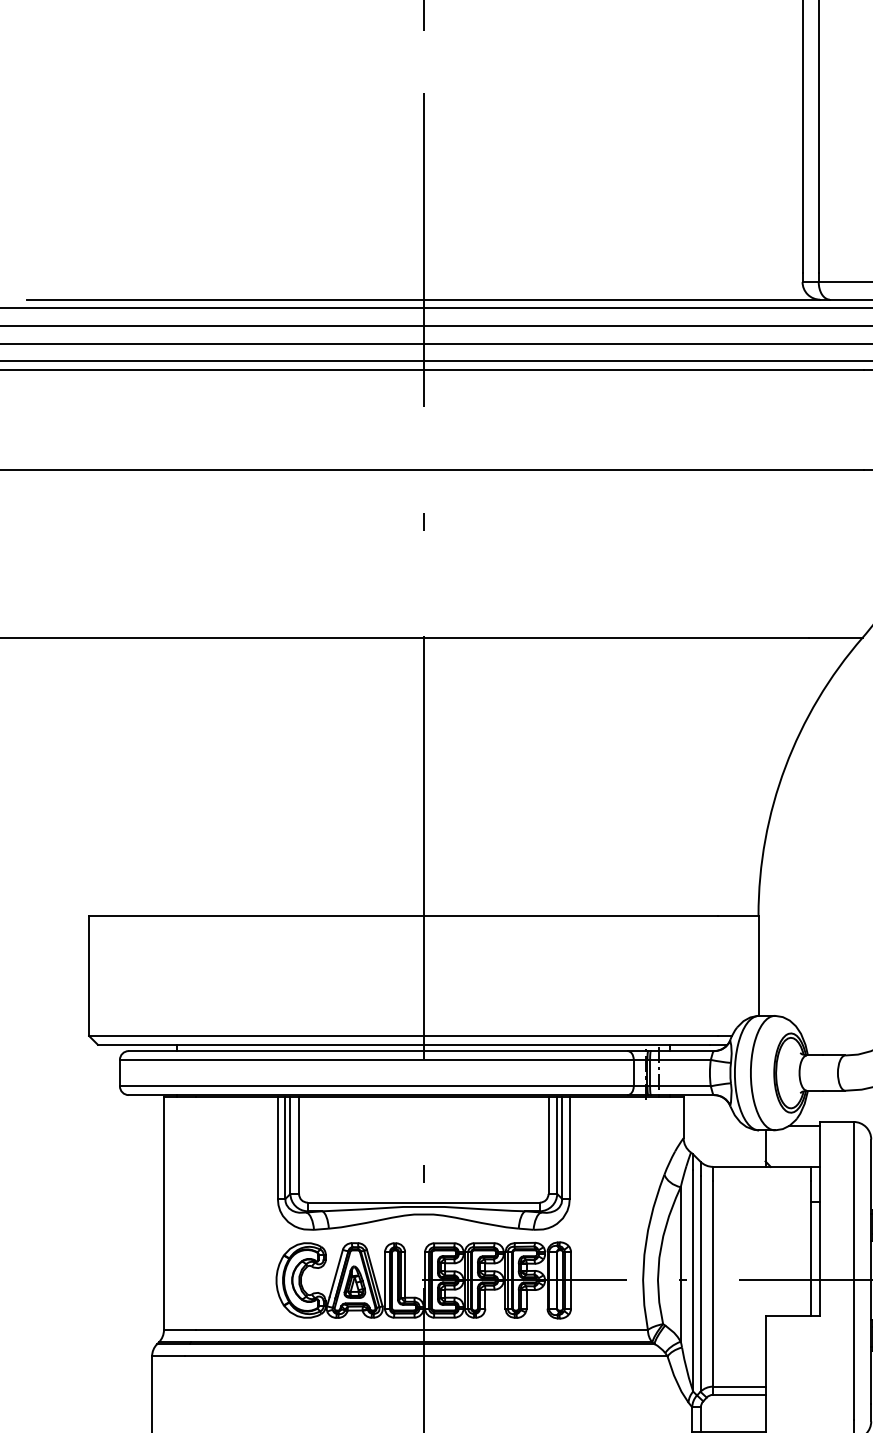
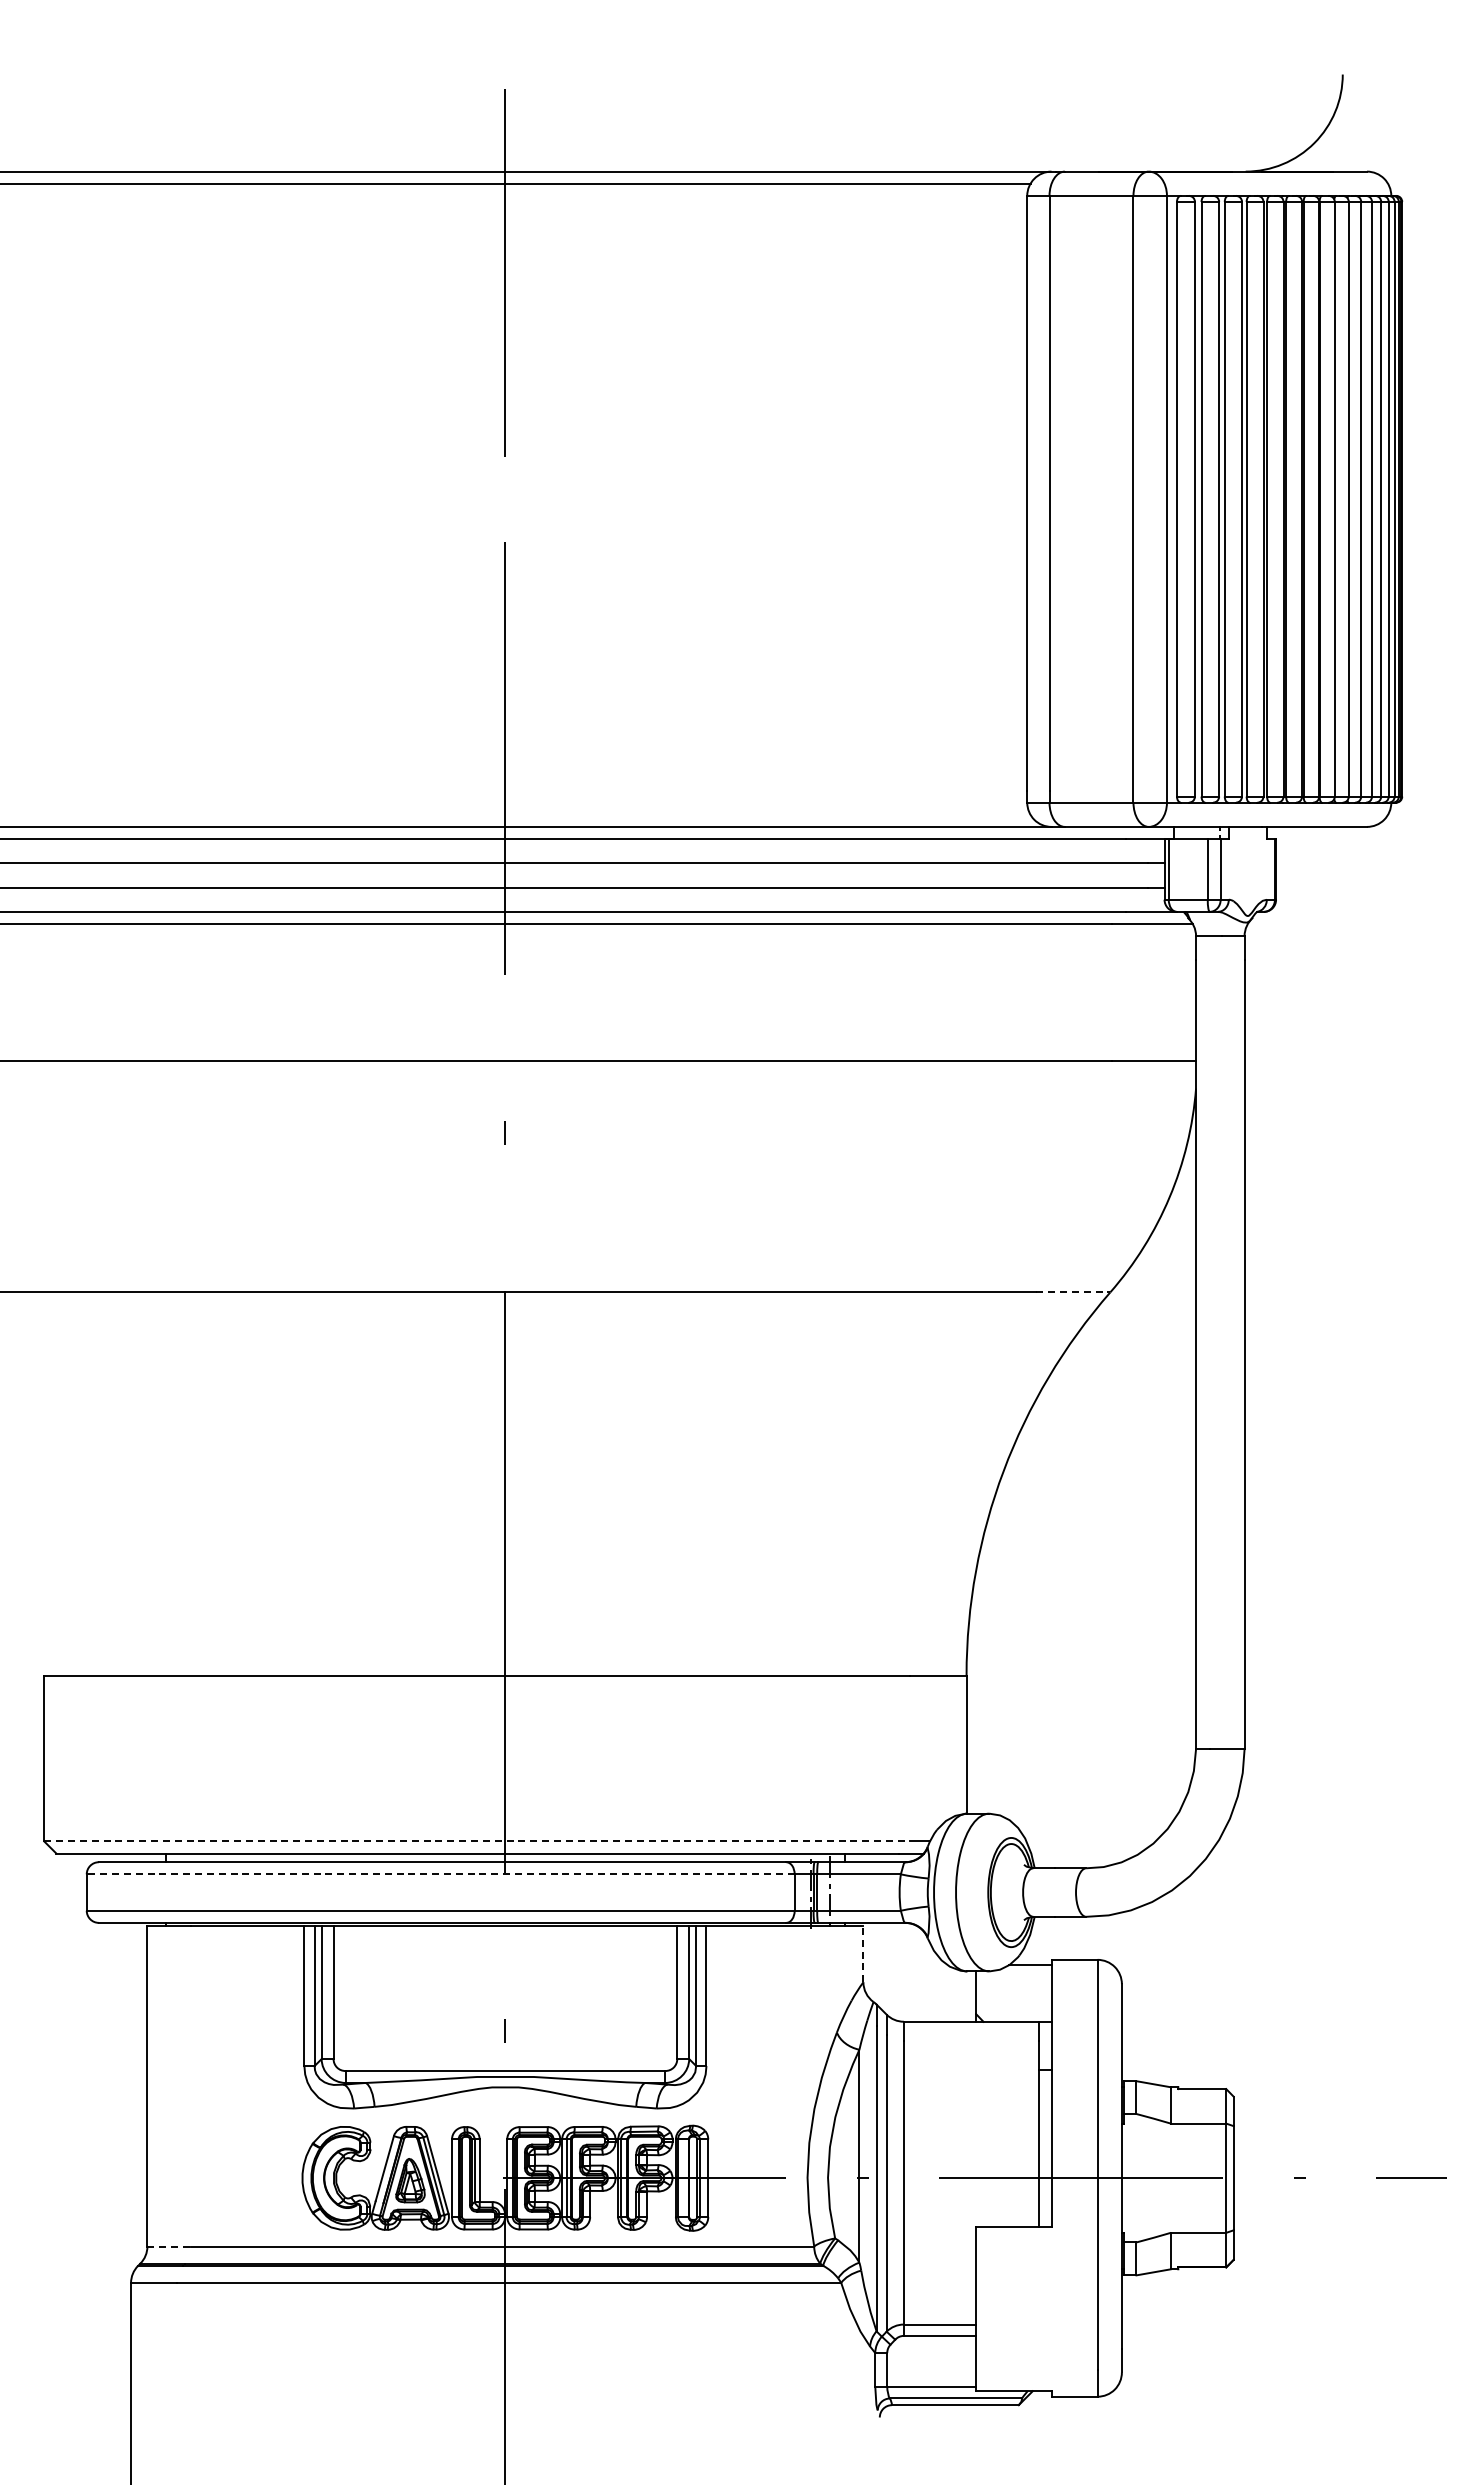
line: (836, 637) -> (1073, 1292), solid -> dashed
line: (403, 1036) -> (477, 1841), solid -> dashed
line: (376, 1059) -> (440, 1874), solid -> dashed
line: (683, 1117) -> (863, 1953), solid -> dashed
line: (180, 1329) -> (169, 2246), solid -> dashed

